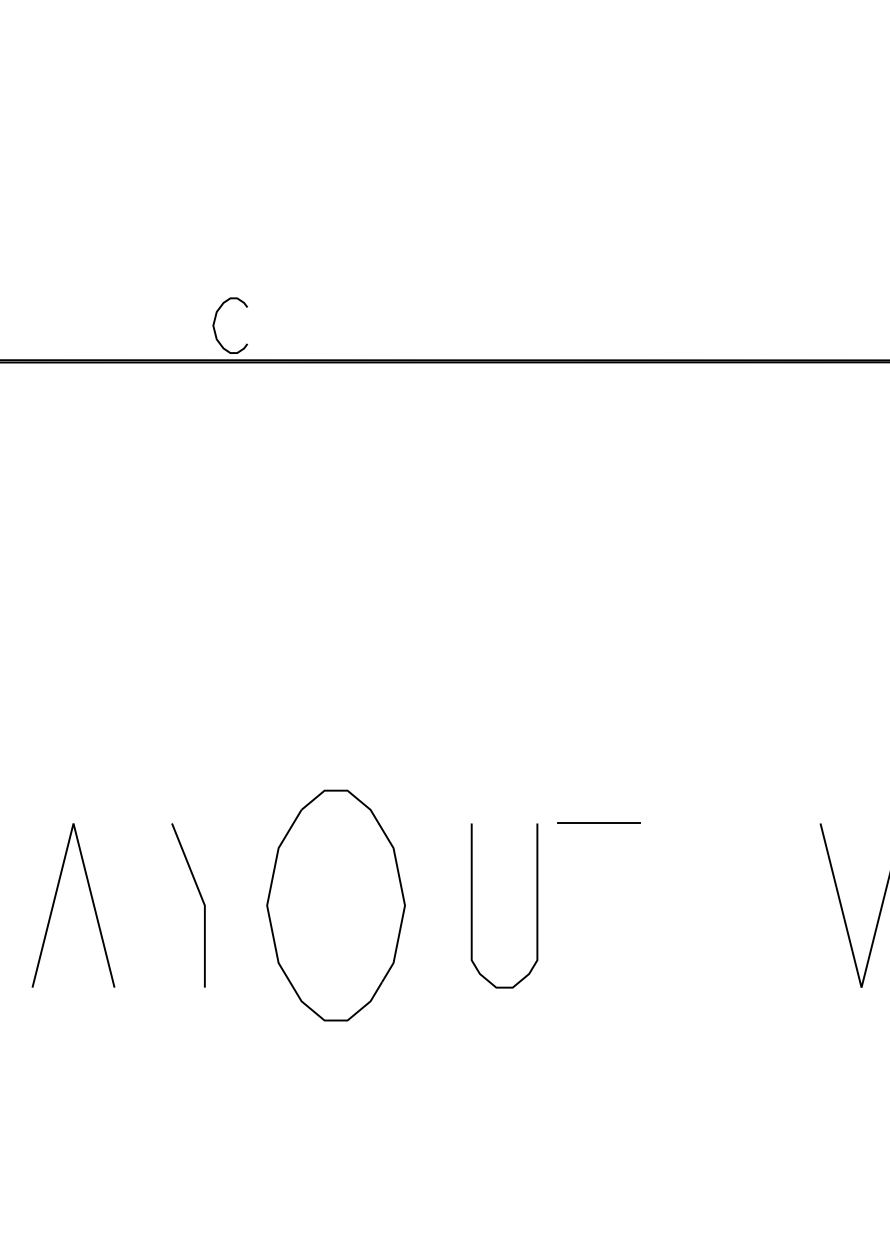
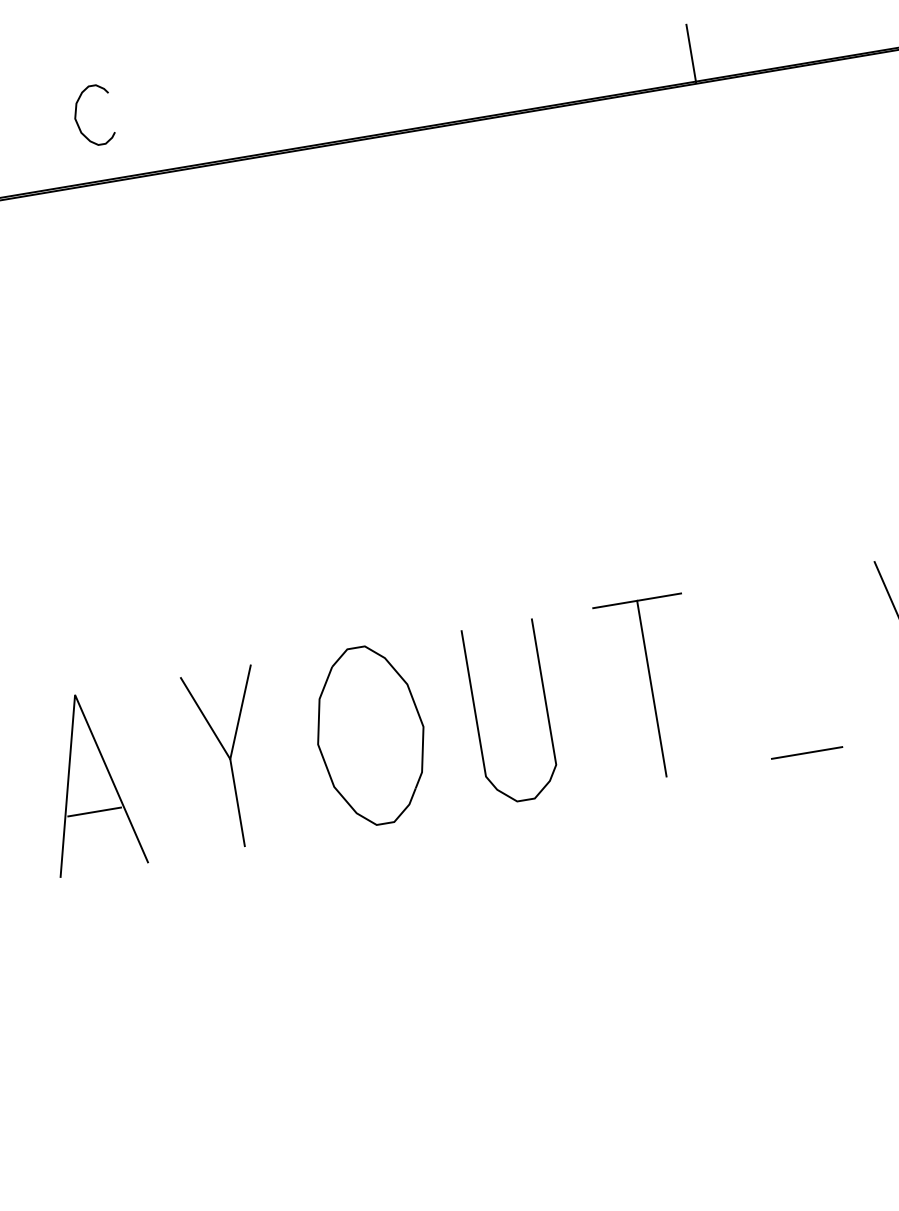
curve: (215, 322) -> (76, 114), moved
line: (731, 334) -> (691, 53), added
line: (220, 864) -> (239, 712), added
part: (336, 905) -> (371, 735), size x0.71
curve: (472, 905) -> (477, 717), moved
line: (598, 905) -> (651, 688), added
line: (73, 932) -> (94, 811), added
line: (730, 987) -> (807, 752), added

